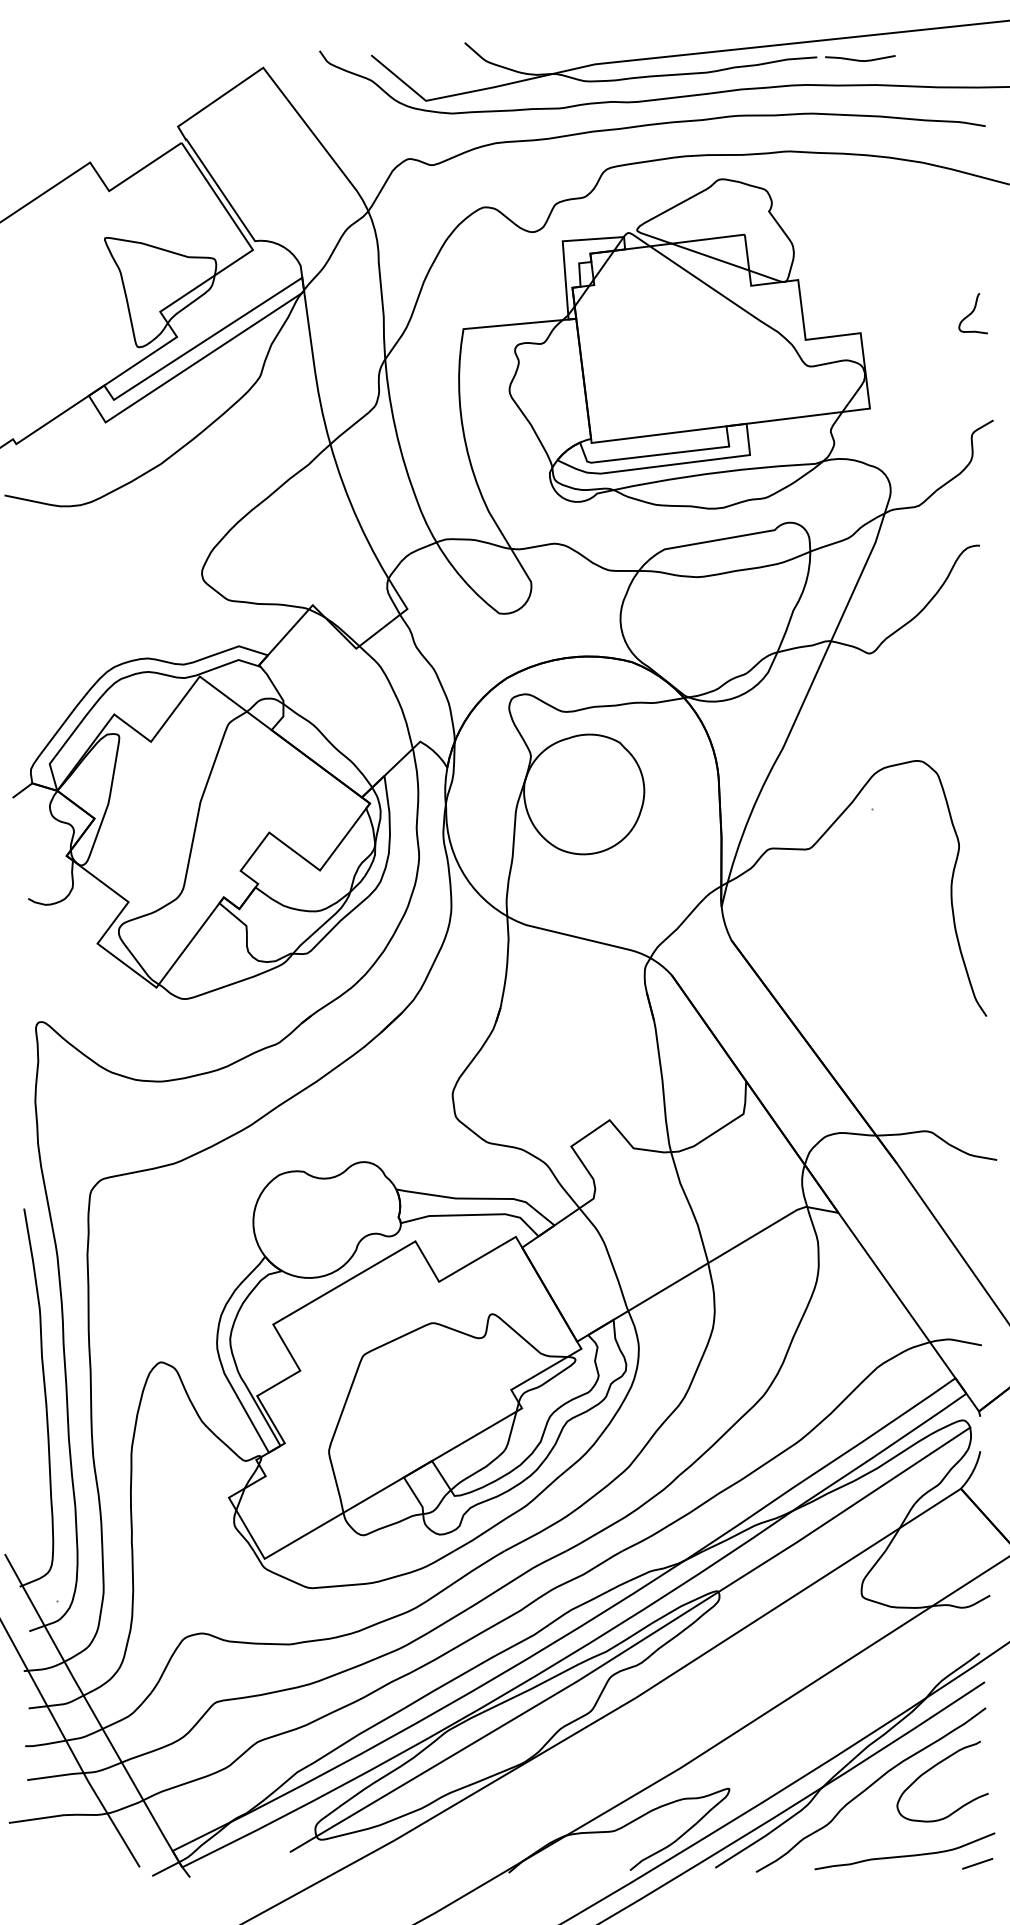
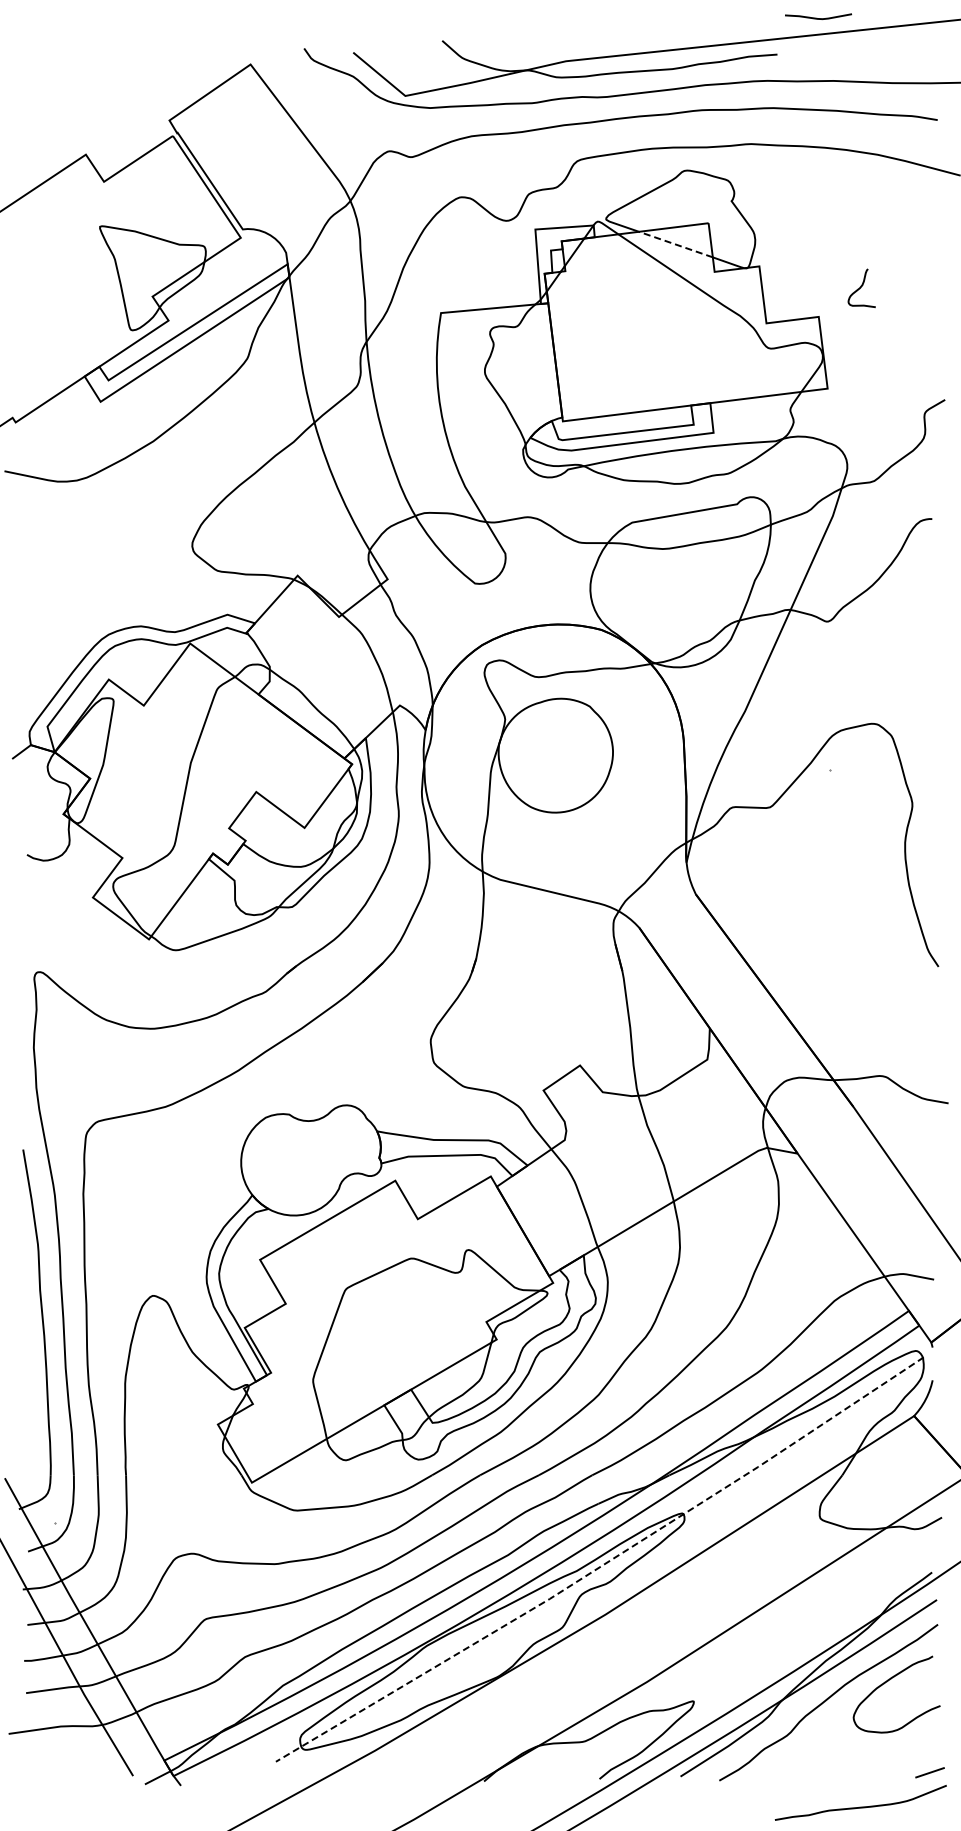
curve: (860, 60) -> (818, 18), moved
line: (710, 257) -> (675, 244), solid -> dashed
curve: (972, 312) -> (861, 287), moved
line: (633, 1645) -> (602, 1565), solid -> dashed
curve: (904, 1855) -> (860, 1806), moved

